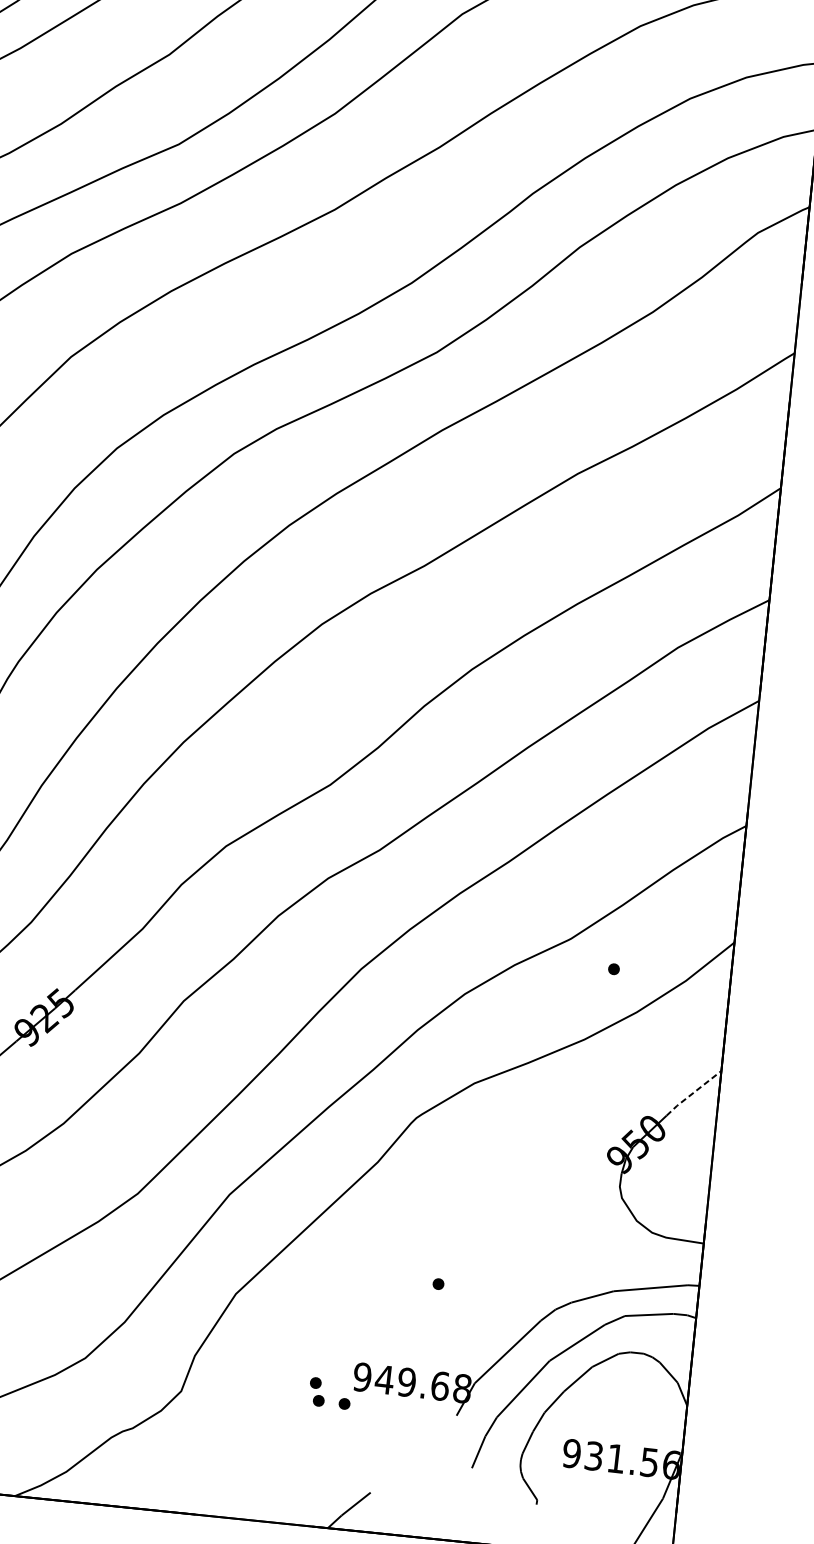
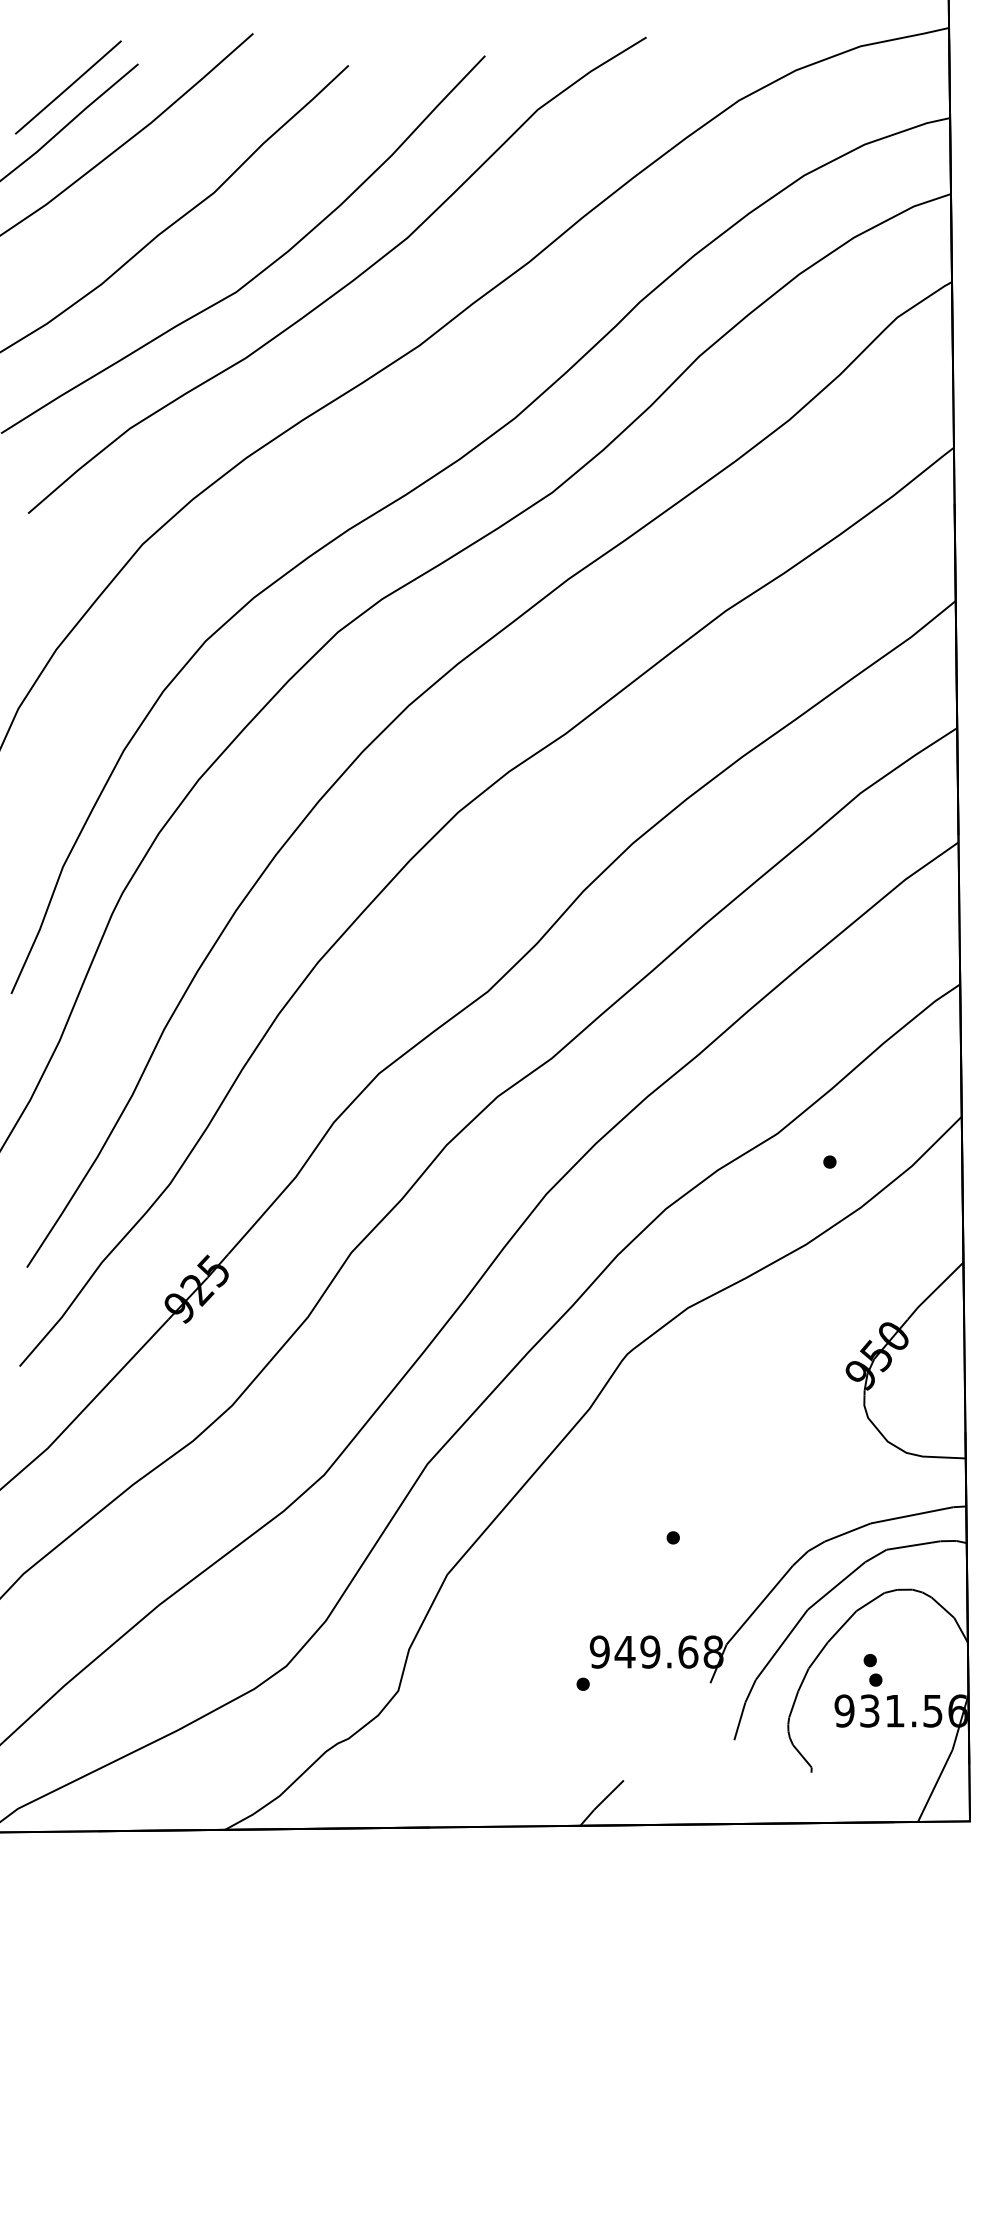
line: (693, 1093) -> (934, 1291), dashed -> solid
part: (316, 1392) -> (872, 1670), moved

